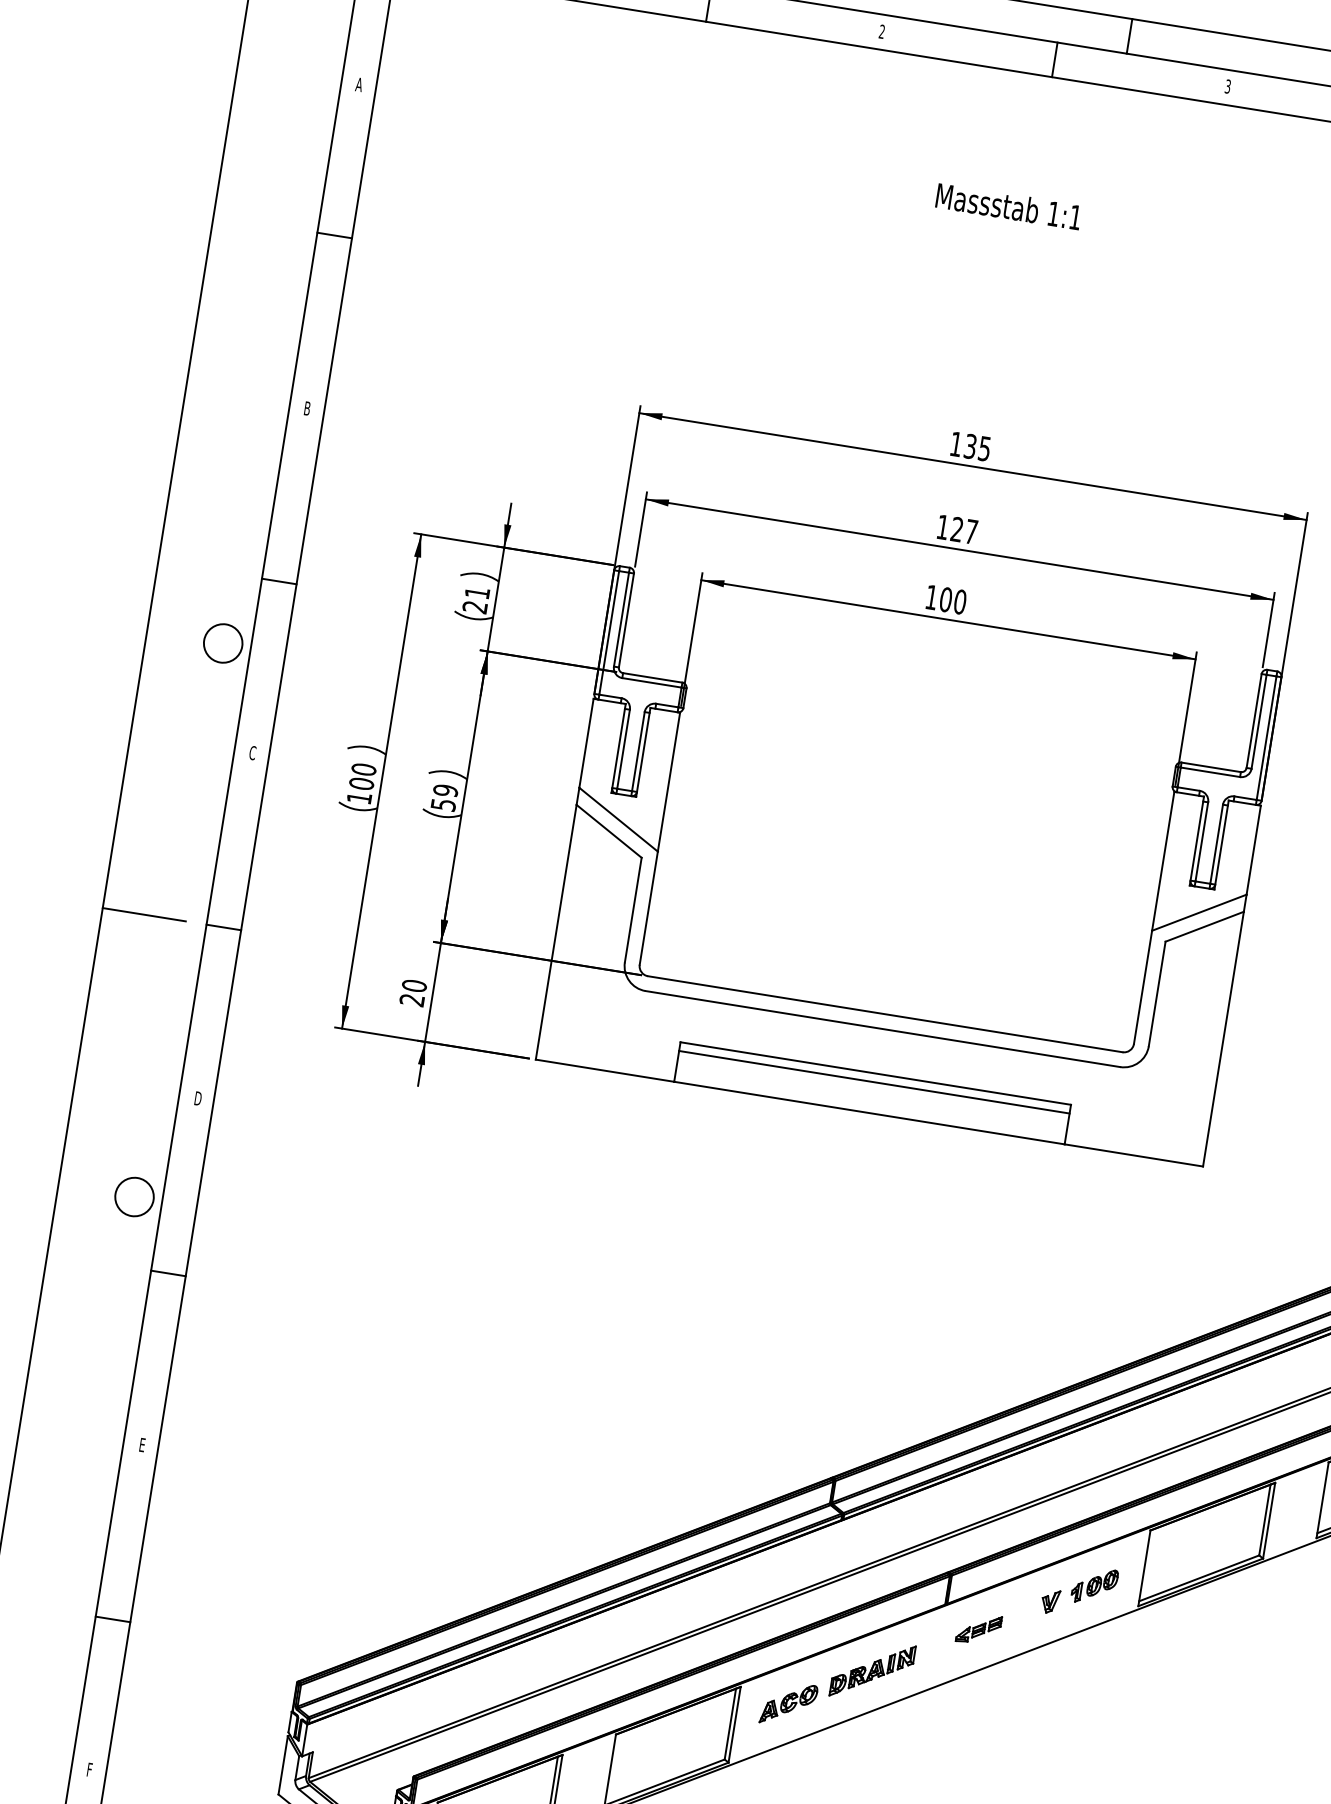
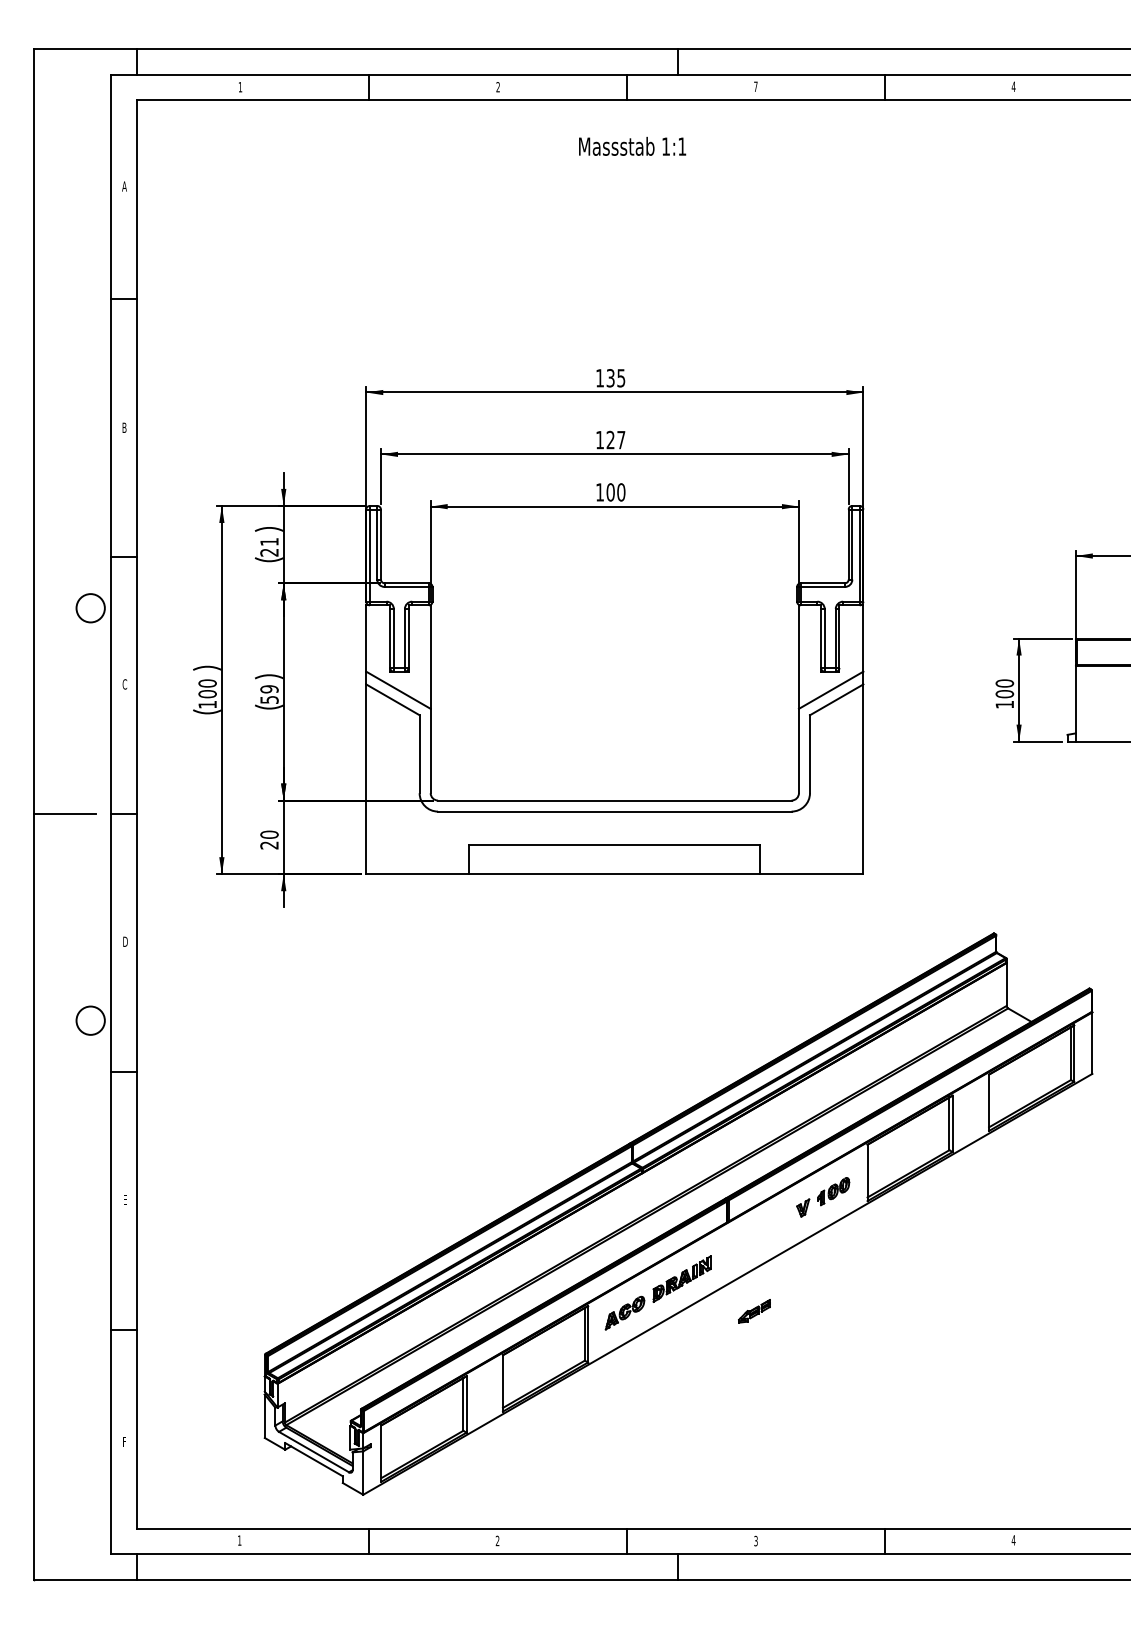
text: (1227, 86) -> (755, 86), 3 -> 7
text: (1008, 205) -> (632, 145), moved
line: (873, 1082) -> (614, 851), removed
part: (979, 1629) -> (754, 1311), moved

